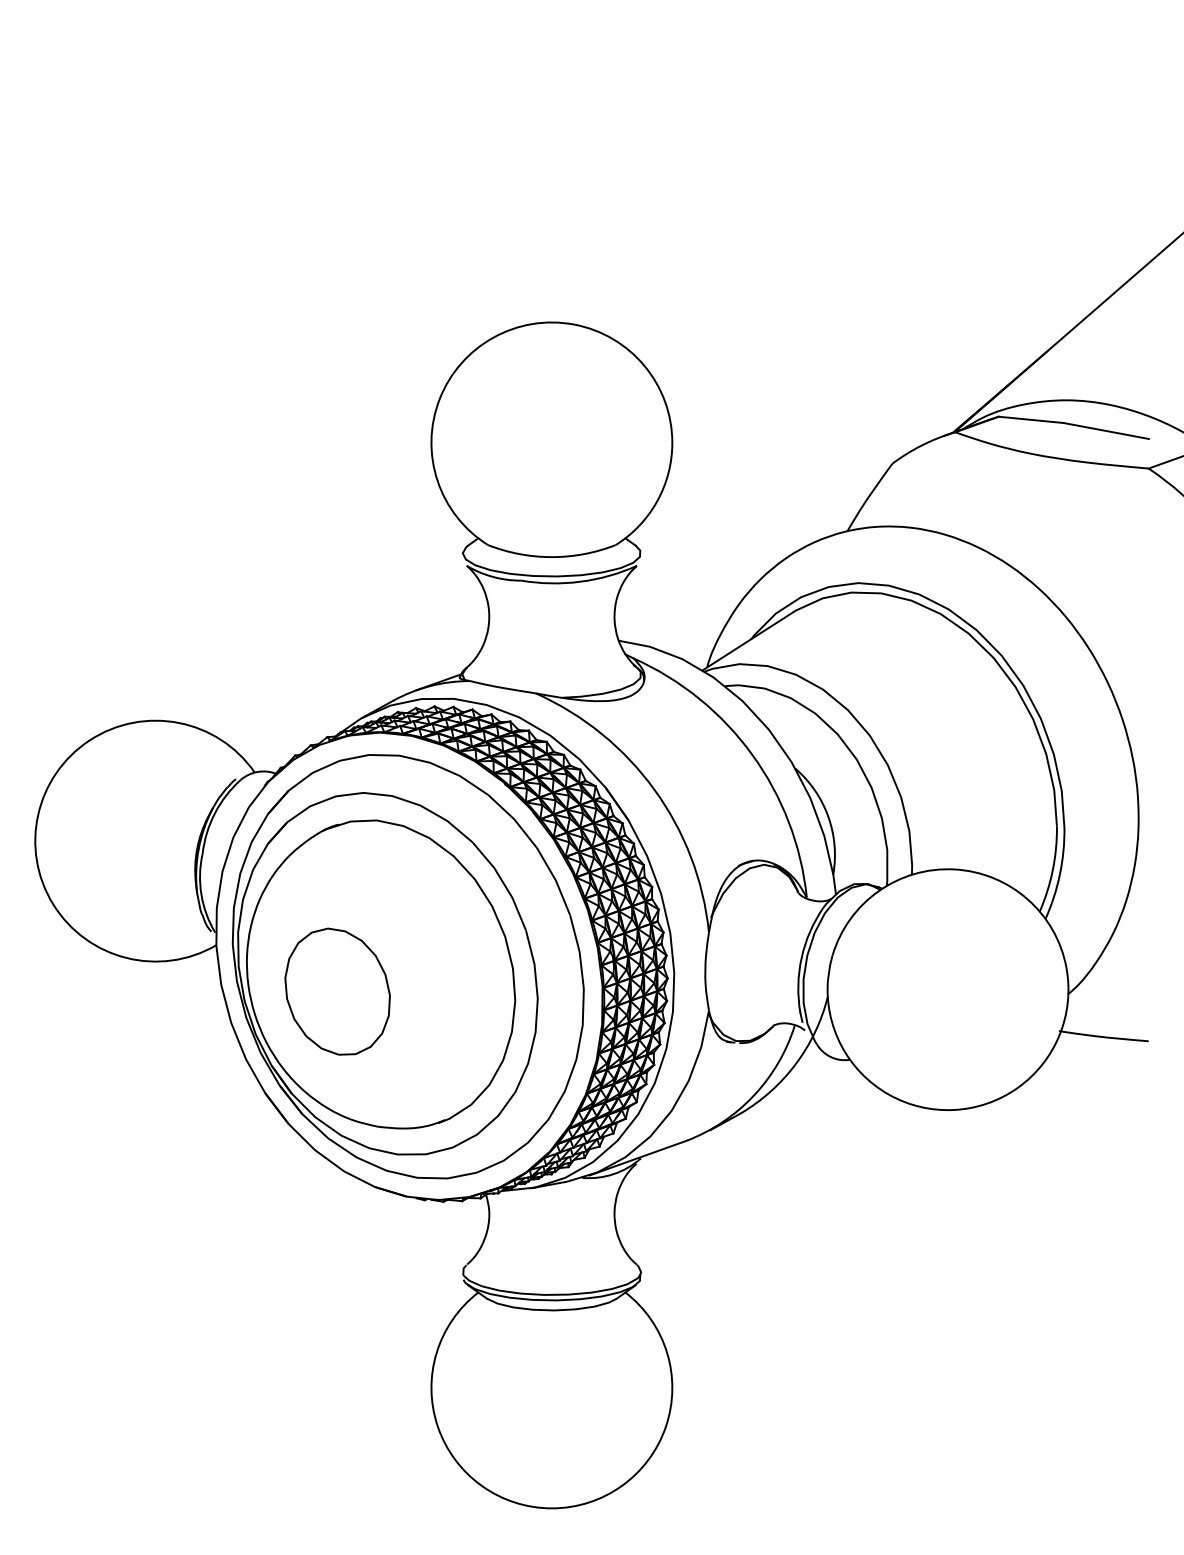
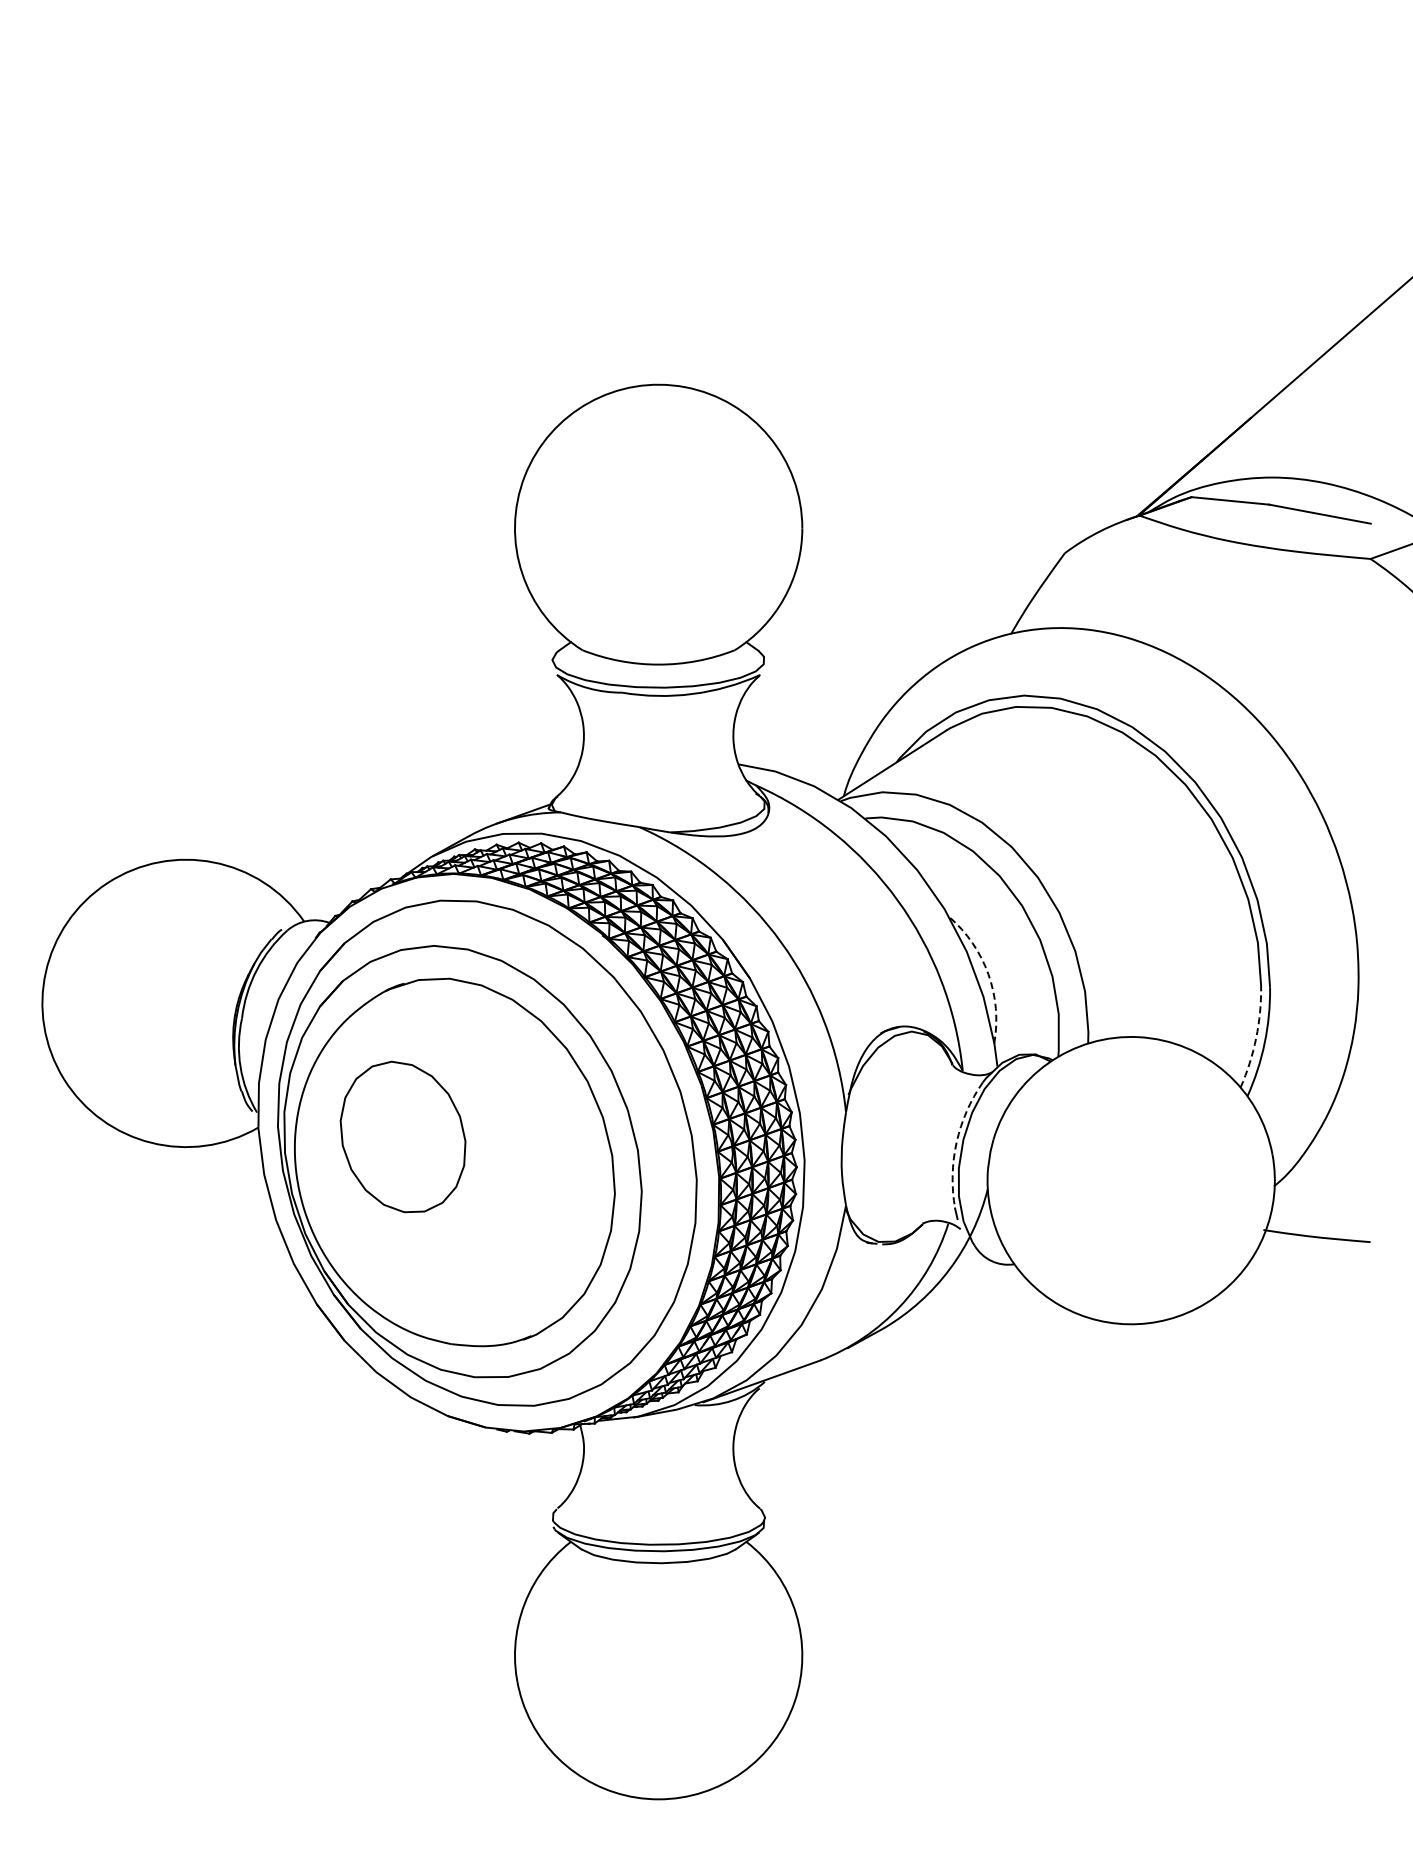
arc: (828, 816) -> (988, 974), solid -> dashed
arc: (1053, 869) -> (1256, 1037), solid -> dashed
arc: (801, 957) -> (956, 1142), solid -> dashed
part: (337, 991) -> (402, 1136), moved

